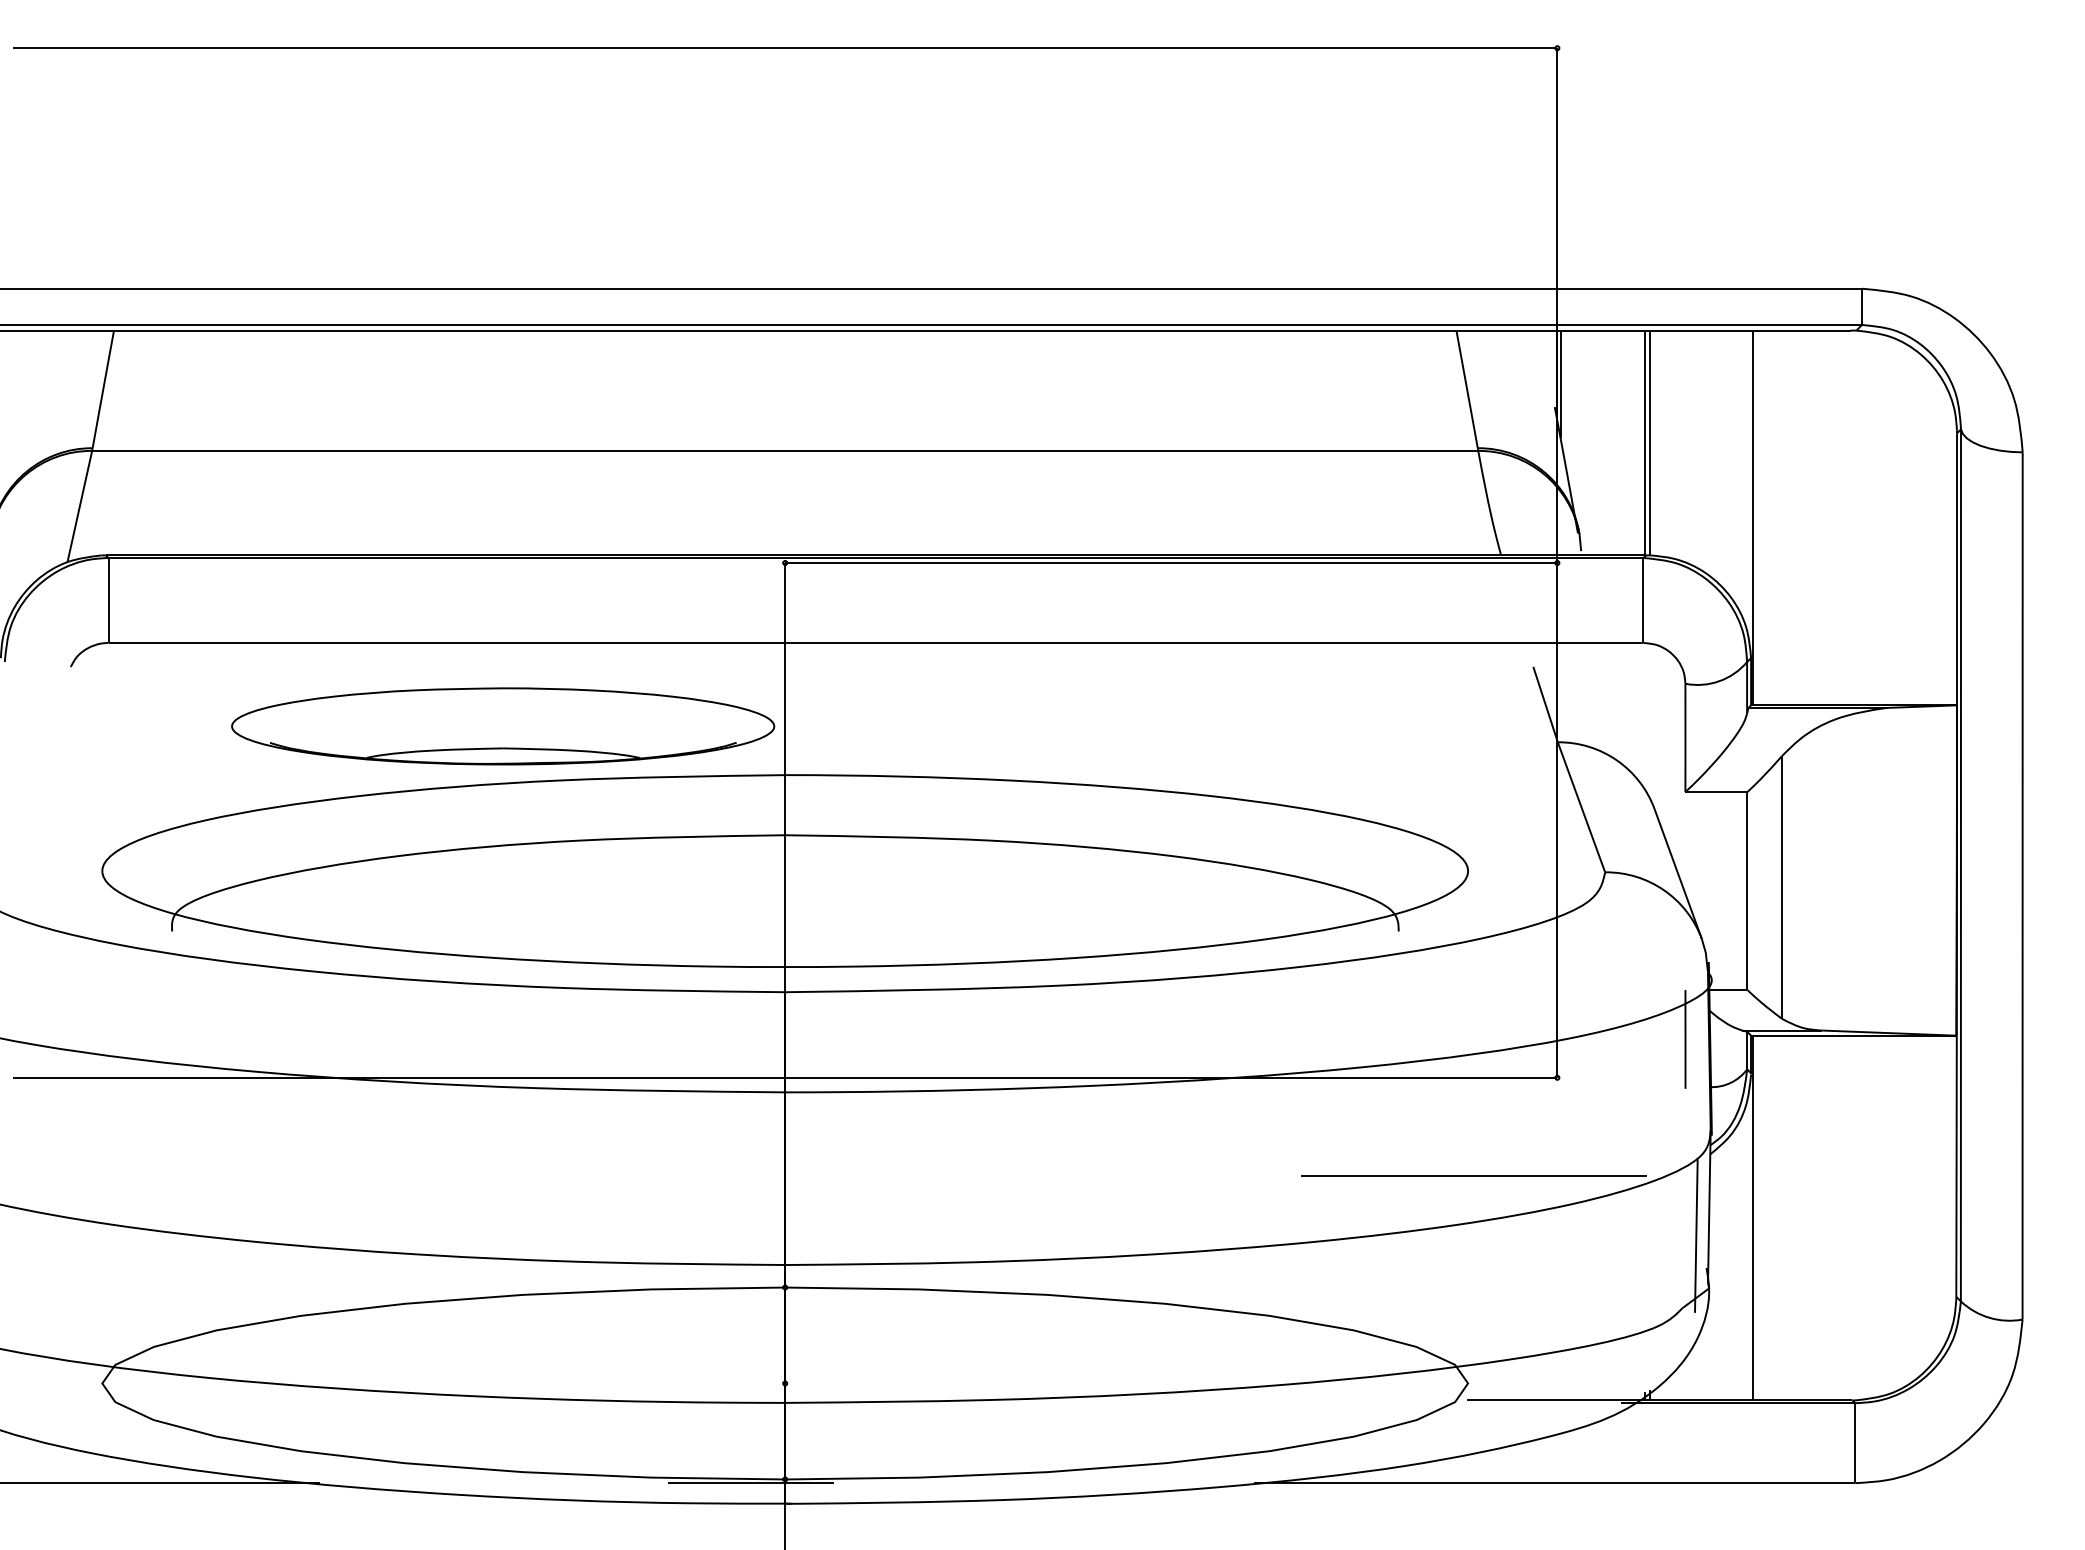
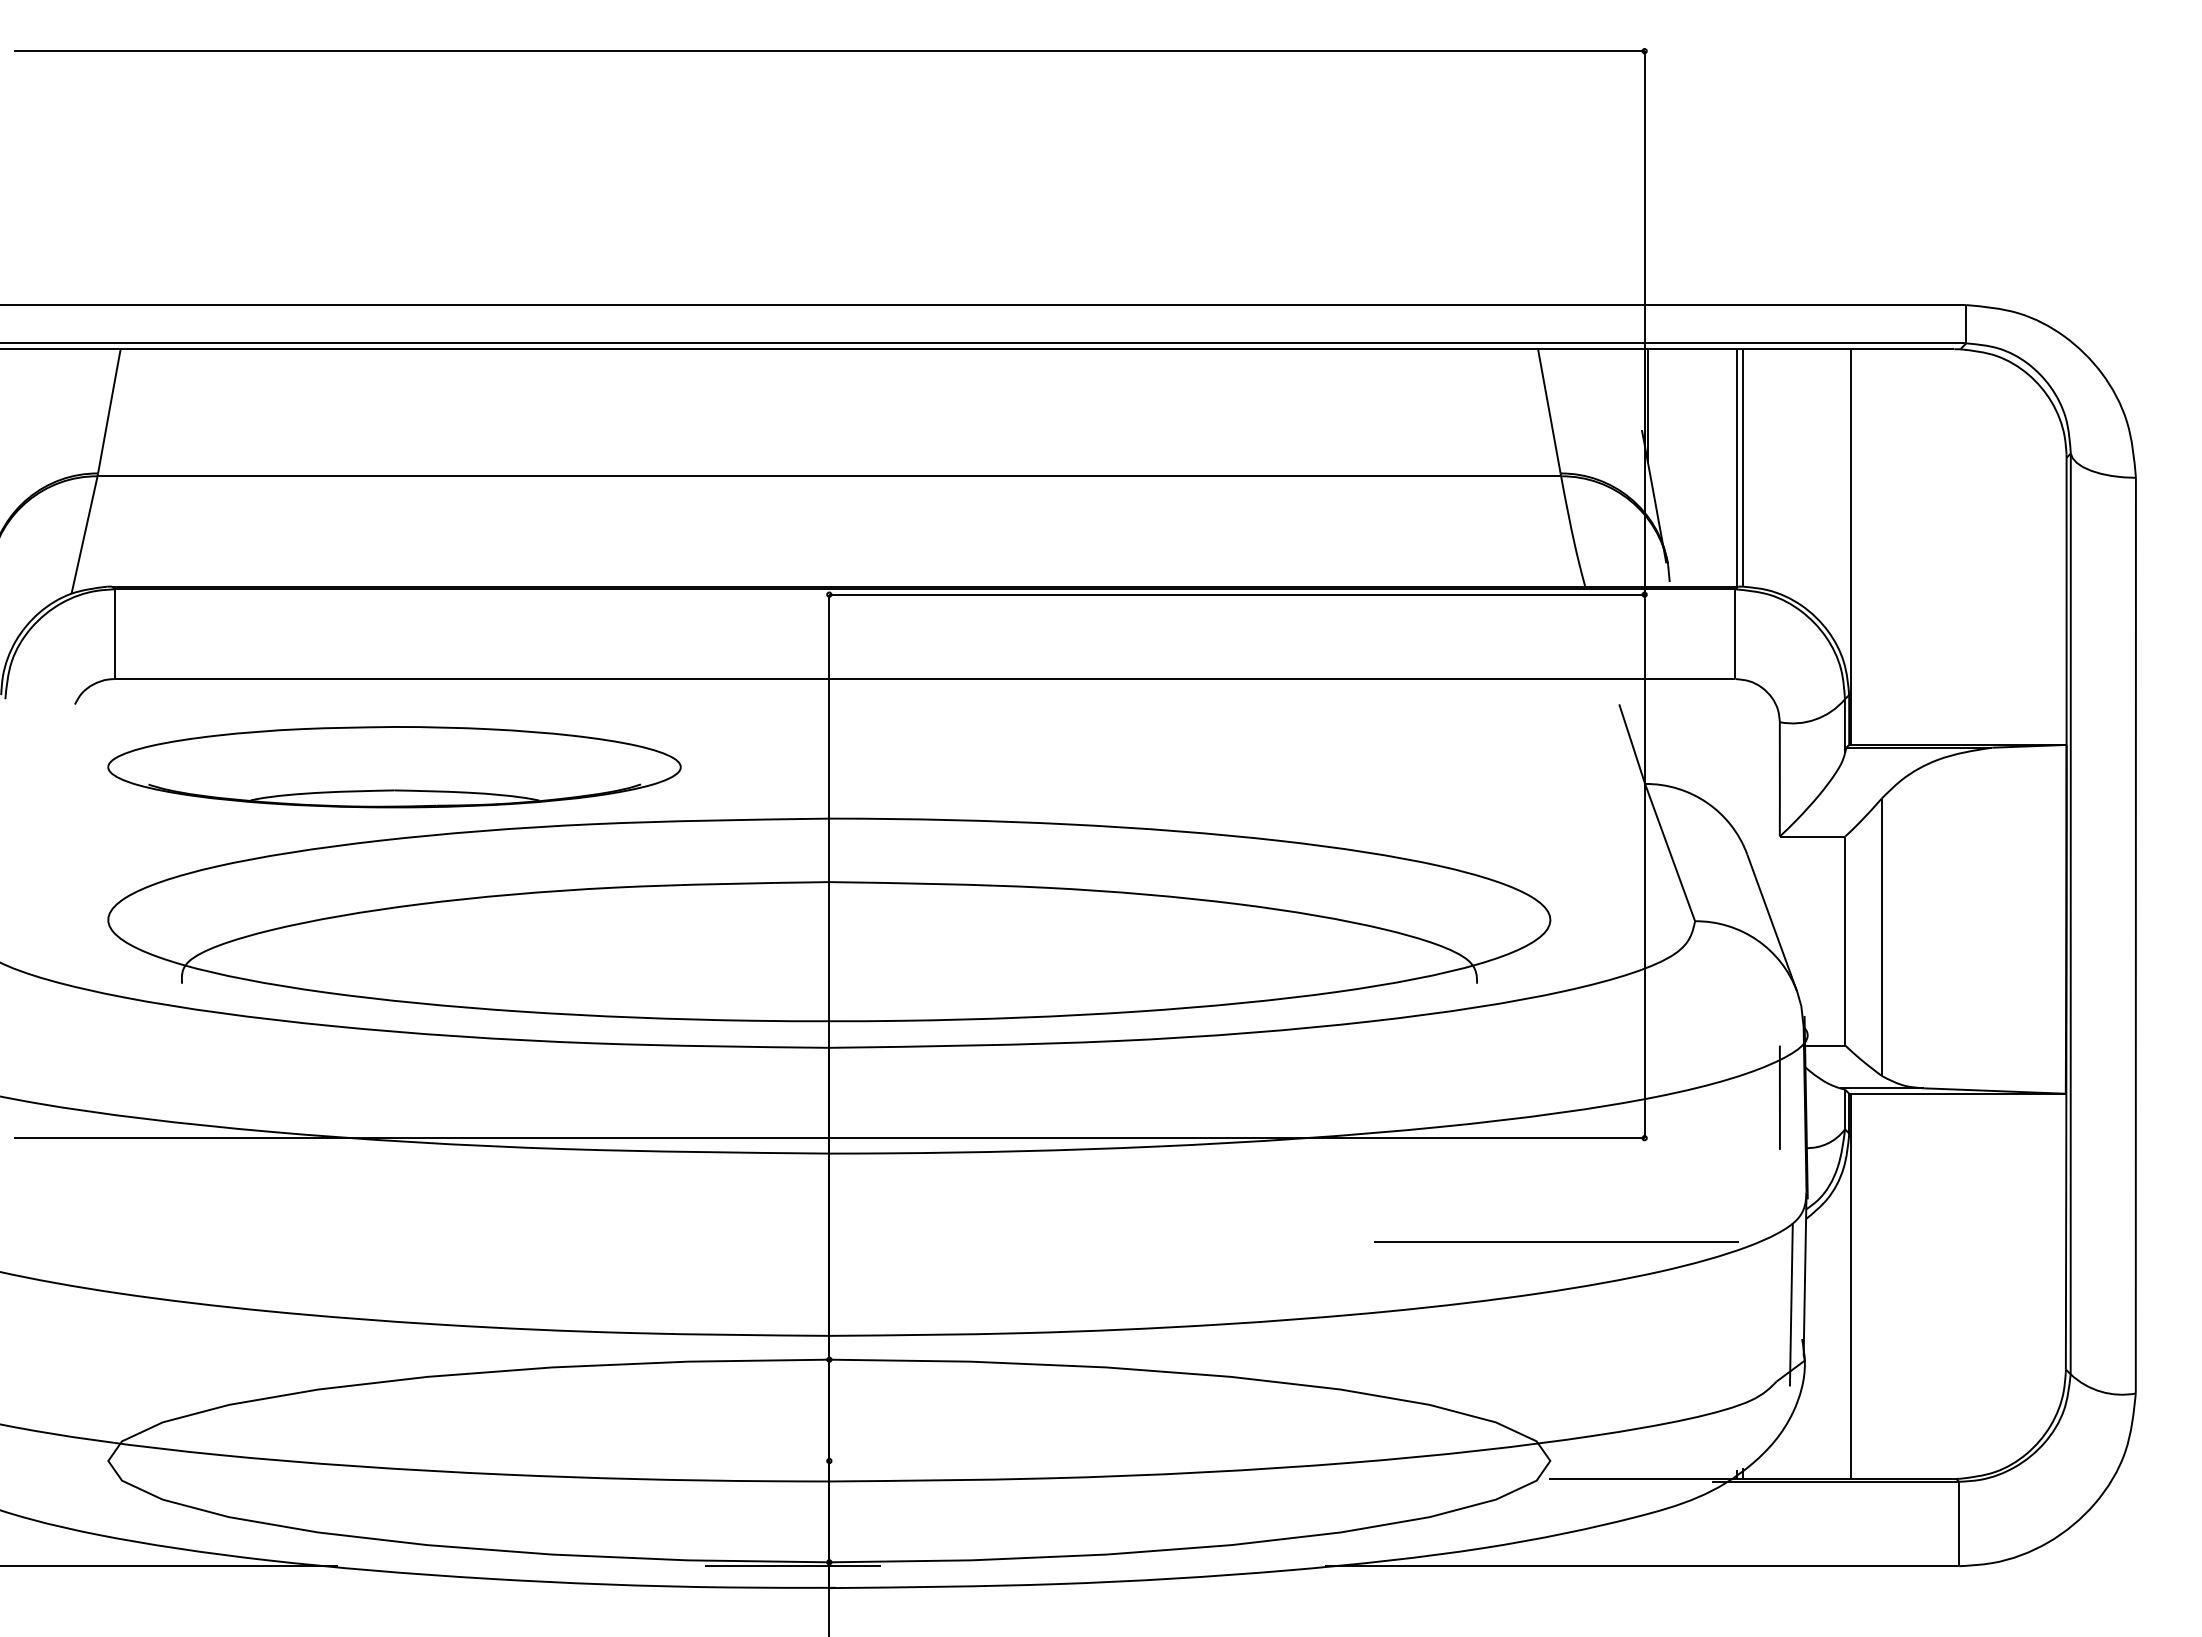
part: (503, 726) -> (394, 767), moved

